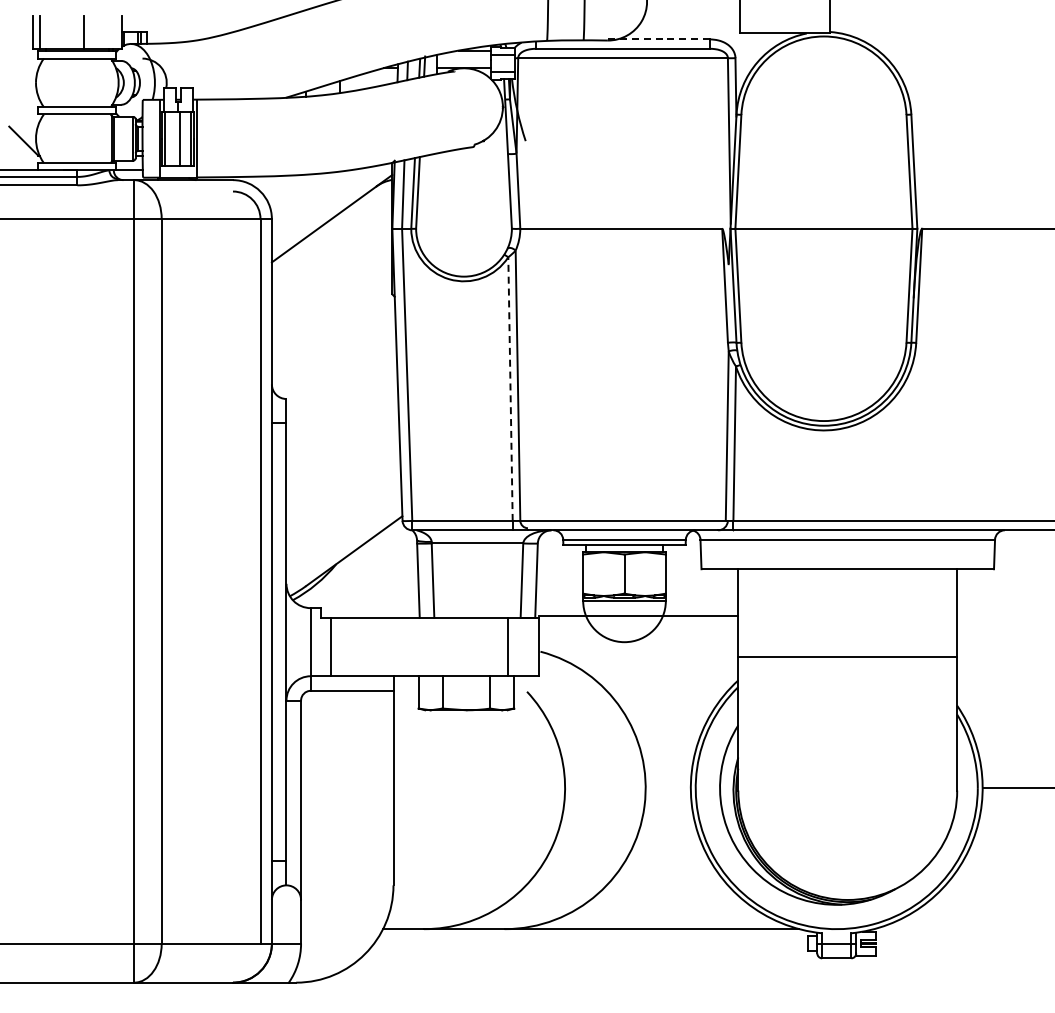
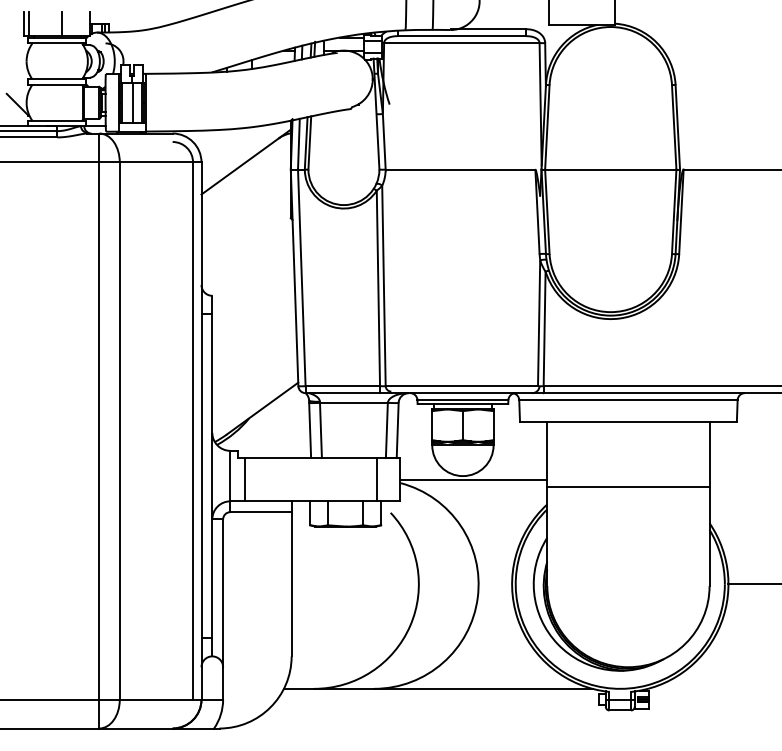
line: (658, 39) -> (488, 29), dashed -> solid
line: (510, 389) -> (378, 288), dashed -> solid
line: (638, 616) -> (473, 480), moved

